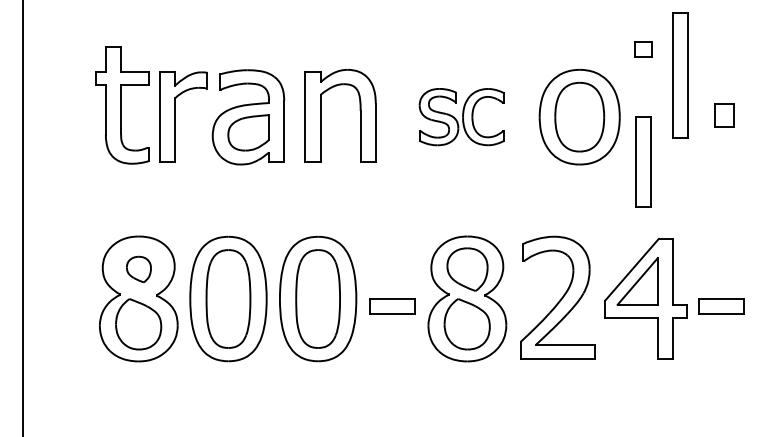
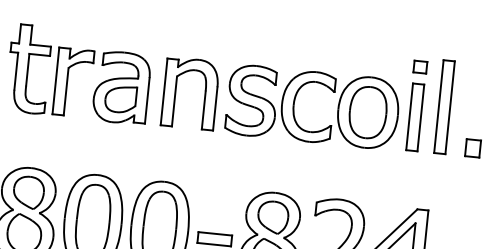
part: (680, 75) -> (444, 107), moved
part: (724, 115) -> (473, 148), moved
part: (461, 116) -> (280, 103), size x1.67
part: (643, 161) -> (415, 116), moved
part: (138, 269) -> (28, 192), size x1.67

